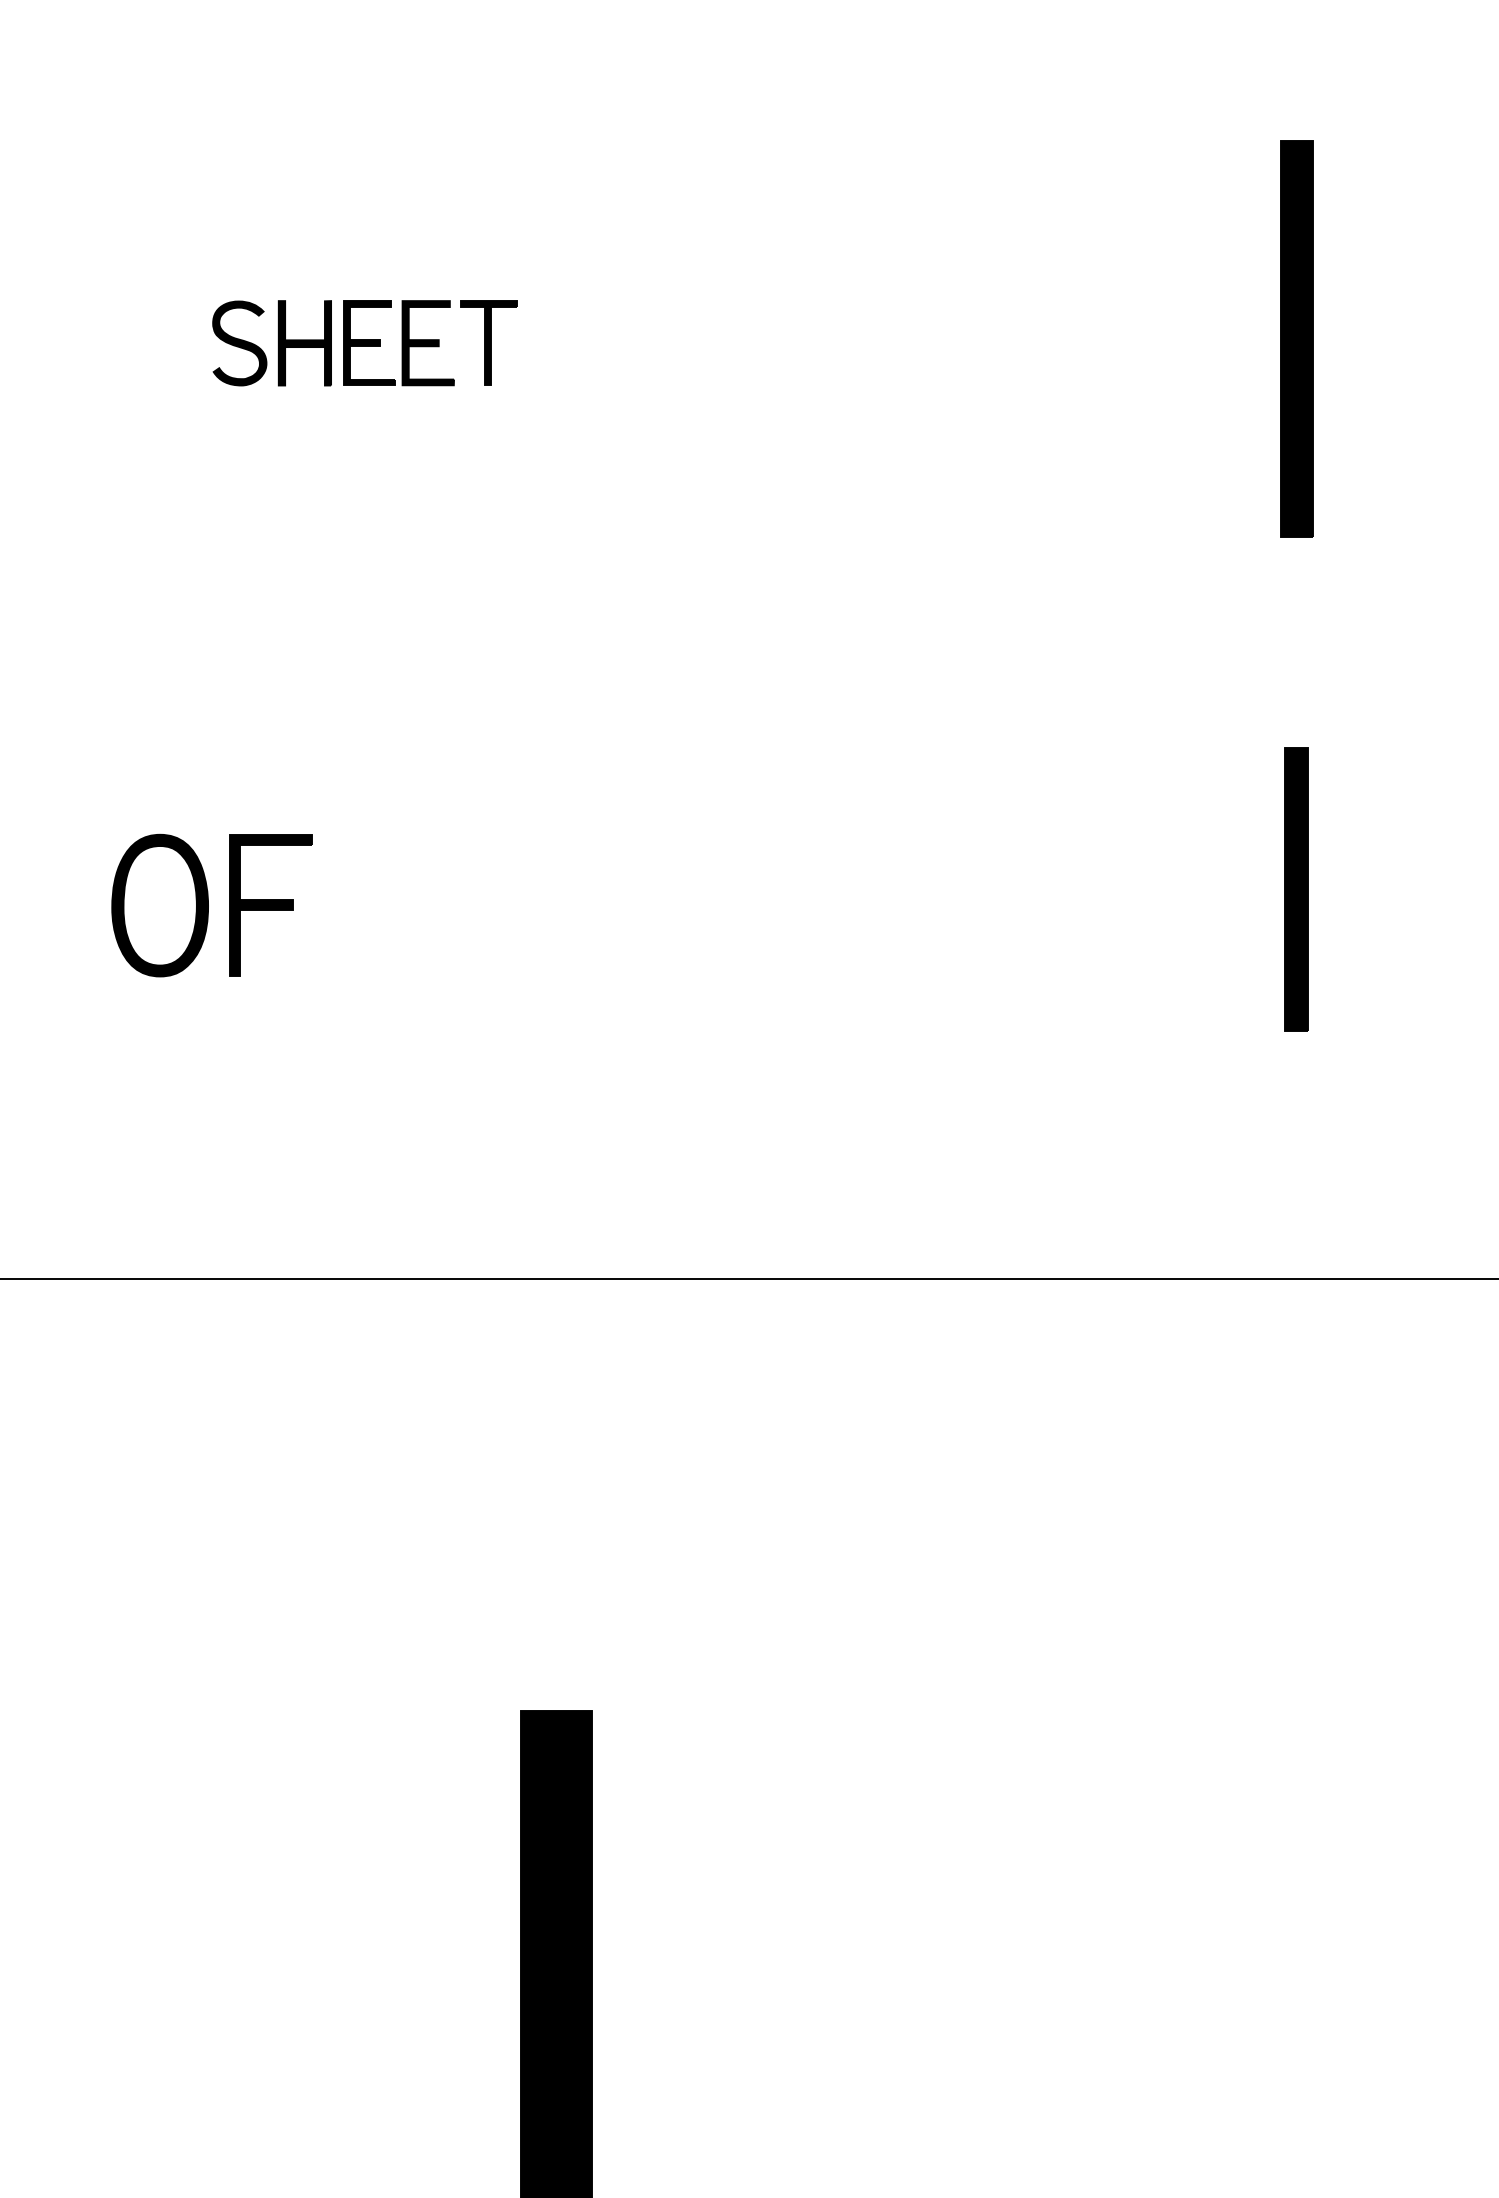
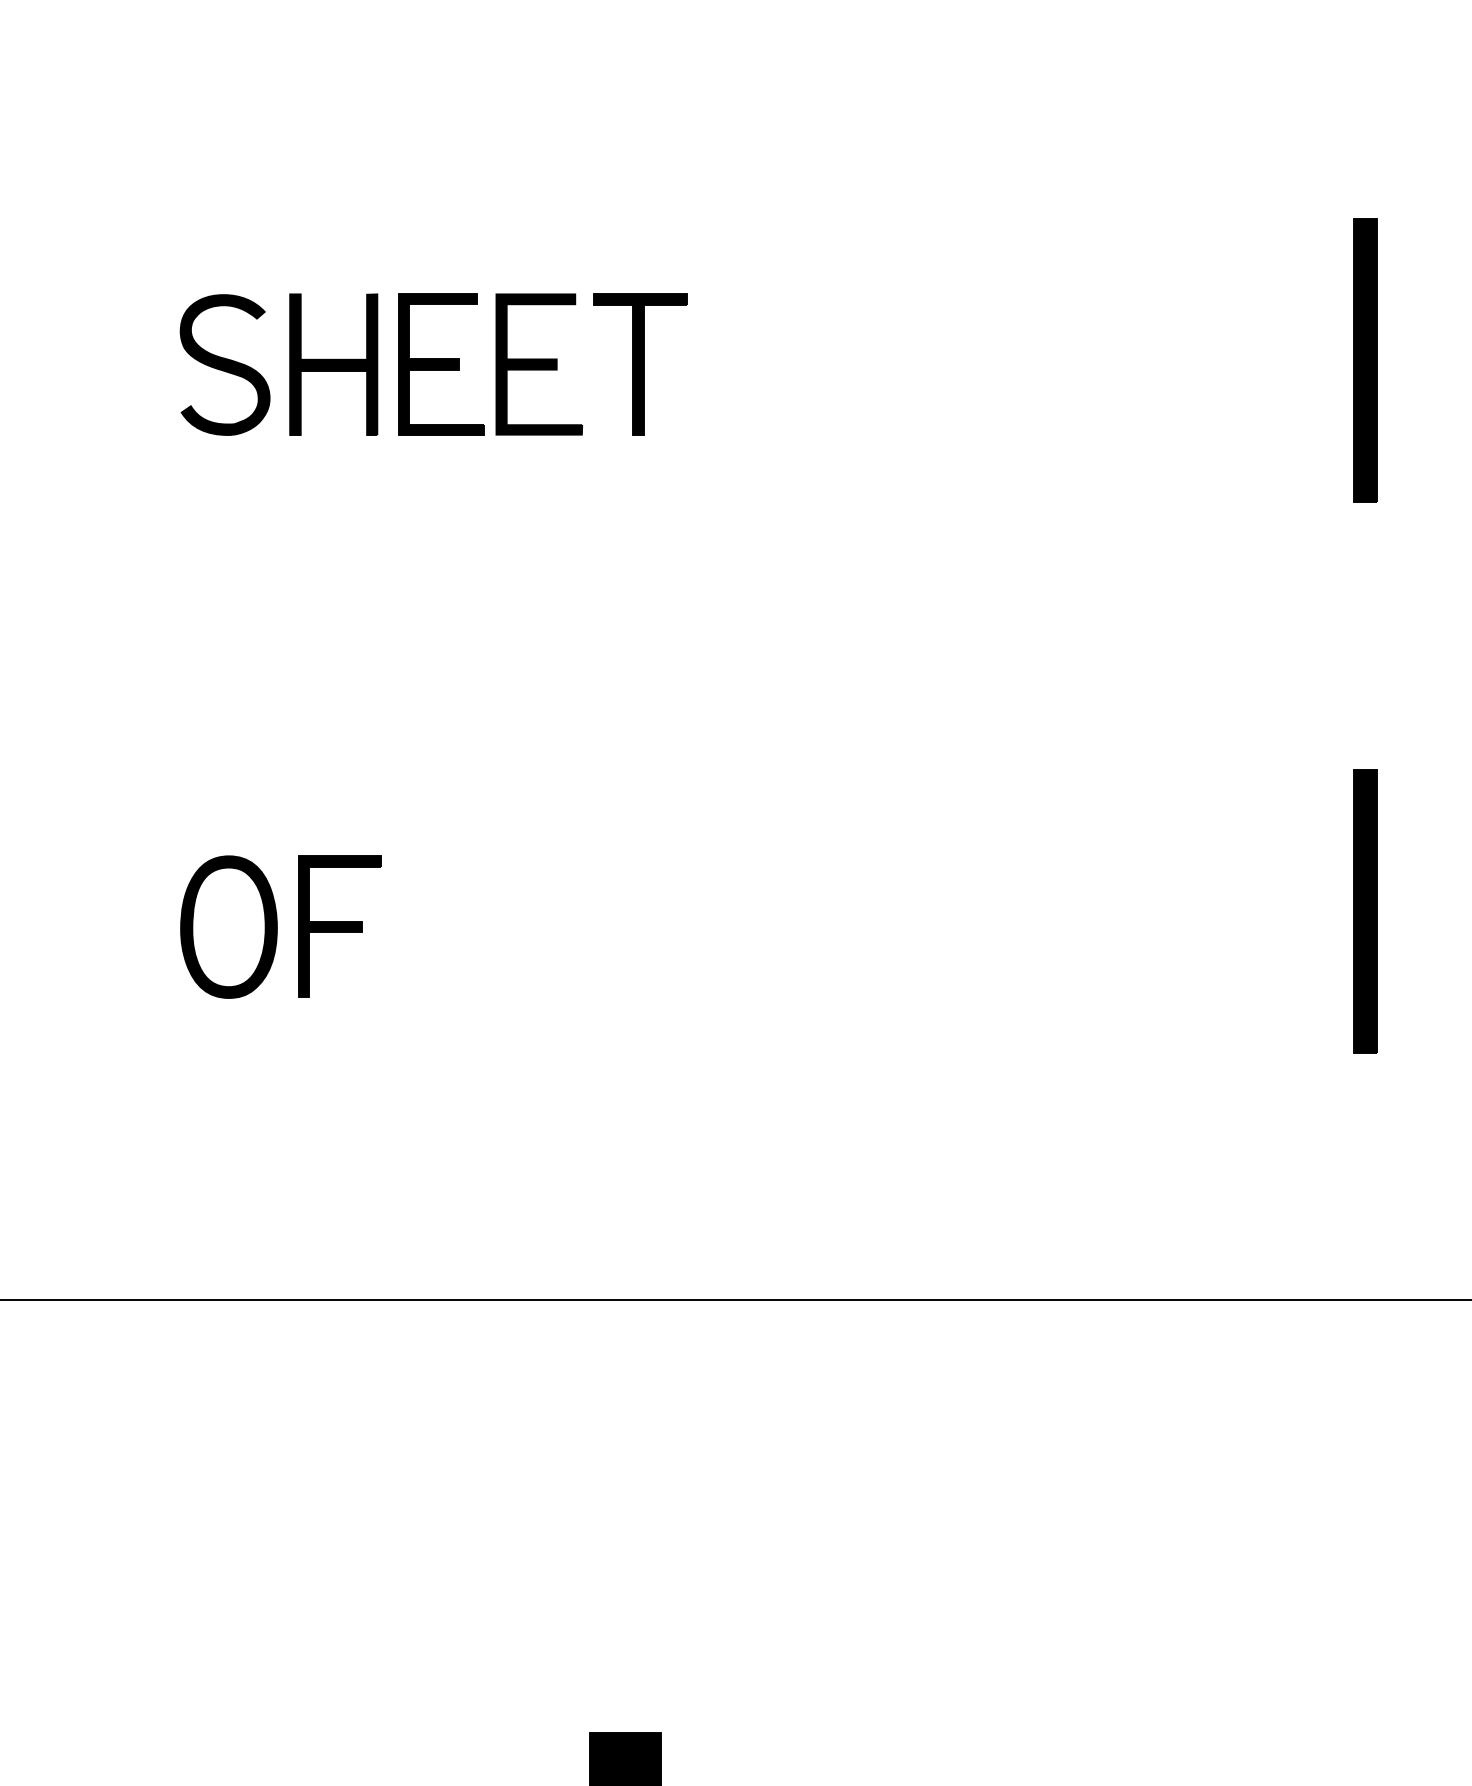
part: (1296, 339) -> (1365, 361), size x0.71
part: (364, 343) -> (433, 365), size x1.67

